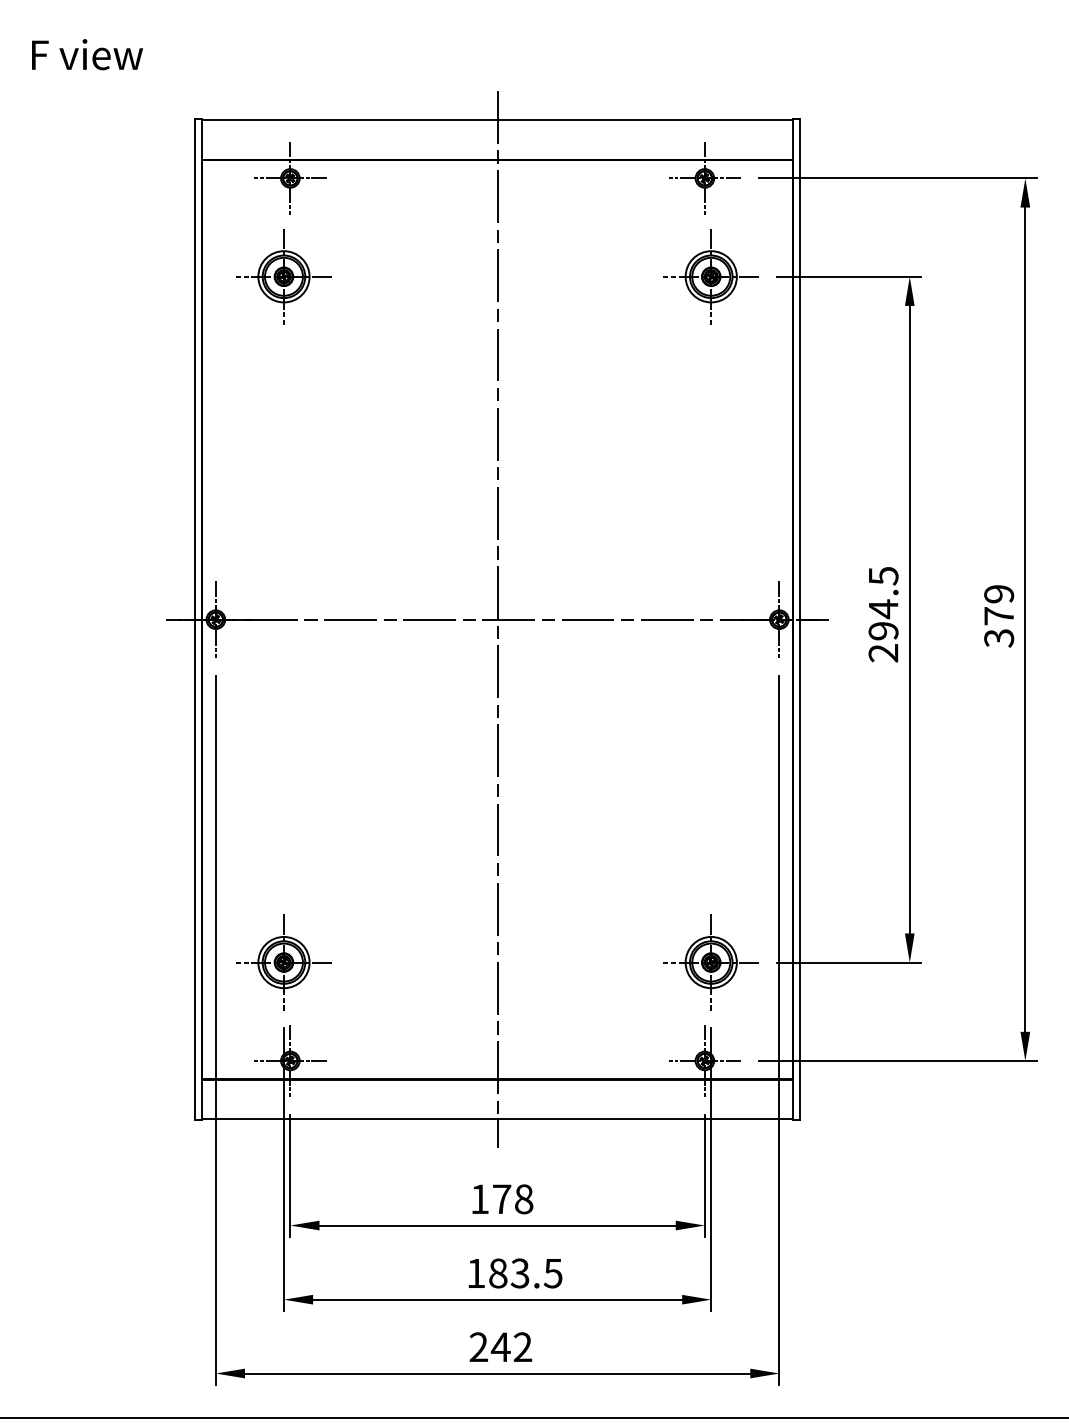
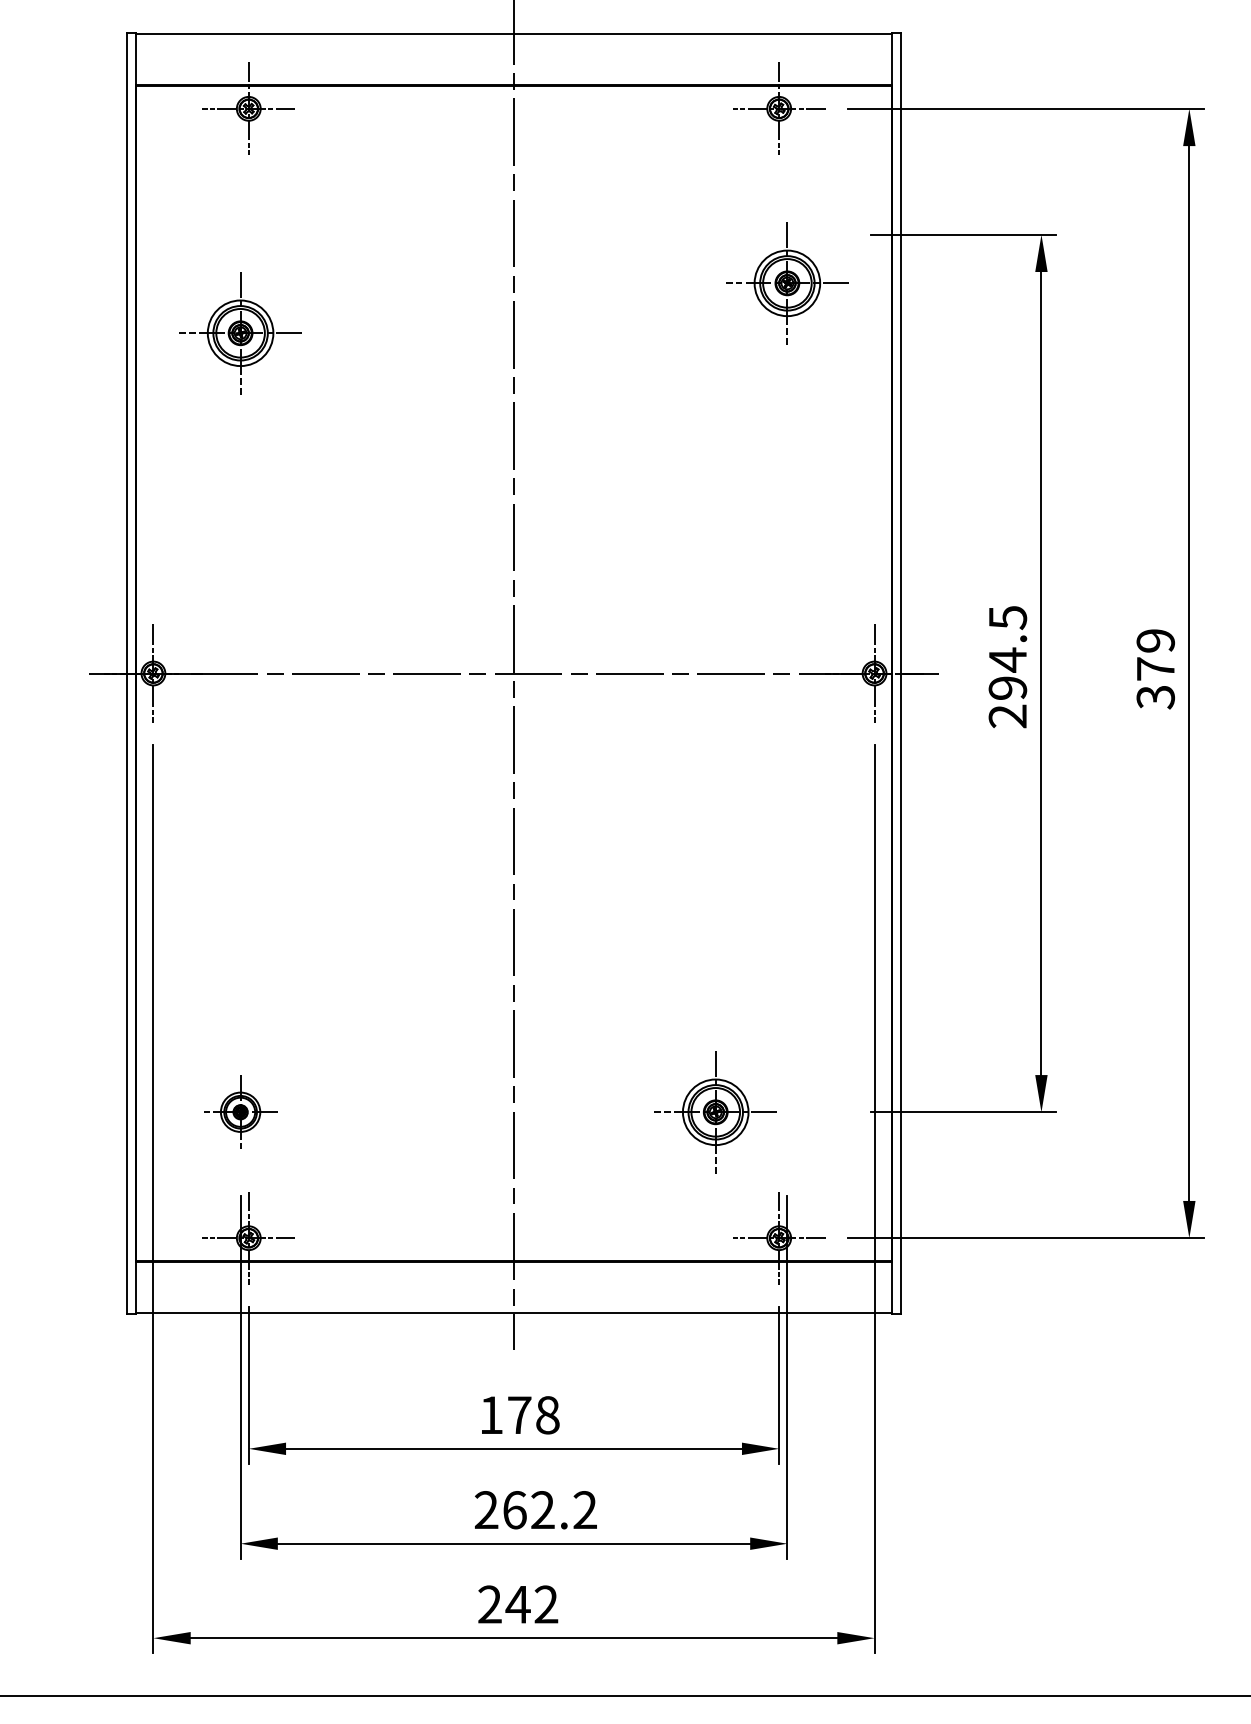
part: (283, 276) -> (239, 332), moved
part: (710, 276) -> (786, 282), moved
part: (283, 962) -> (239, 1112), size x0.6
part: (710, 962) -> (714, 1112), moved
text: (514, 1273) -> (535, 1510), 183.5 -> 262.2

